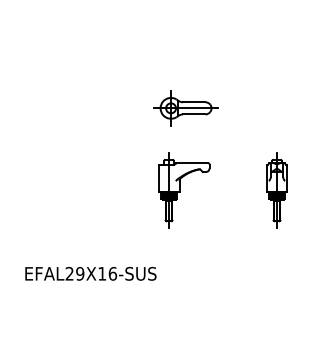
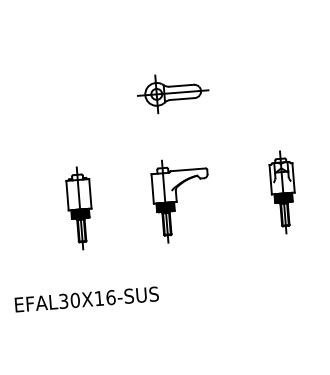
part: (185, 108) -> (172, 93), moved
part: (91, 190) -> (80, 208), added
text: (74, 273) -> (68, 300), EFAL29X16-SUS -> EFAL30X16-SUS

